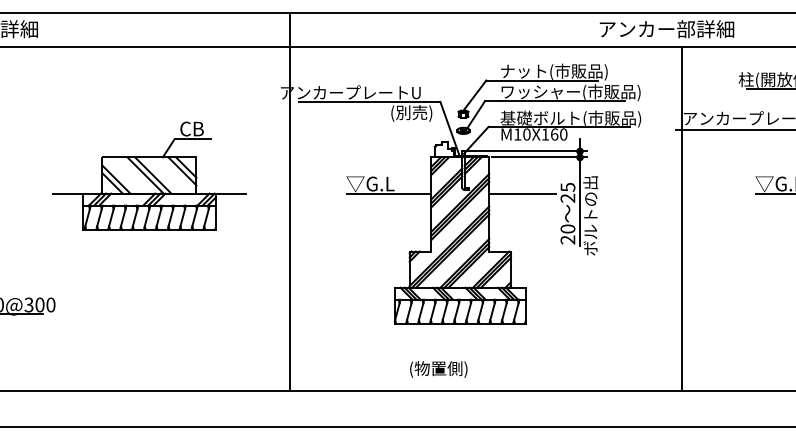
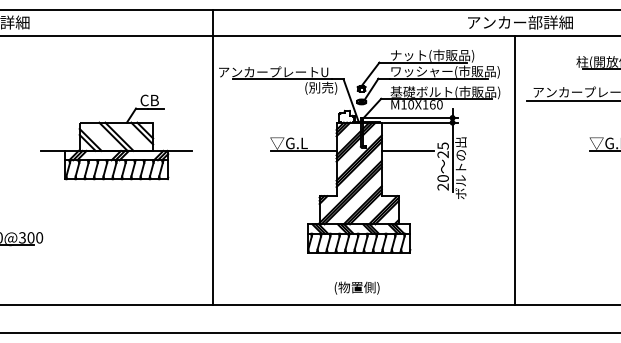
line: (289, 201) -> (213, 157), moved
line: (681, 218) -> (514, 170), moved
text: (438, 369) -> (356, 288), moved

